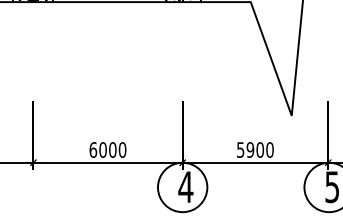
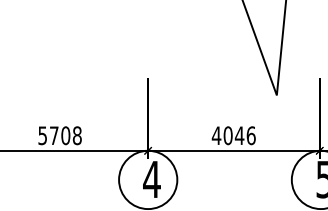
text: (107, 149) -> (59, 135), 6000 -> 5708
text: (254, 149) -> (232, 135), 5900 -> 4046

